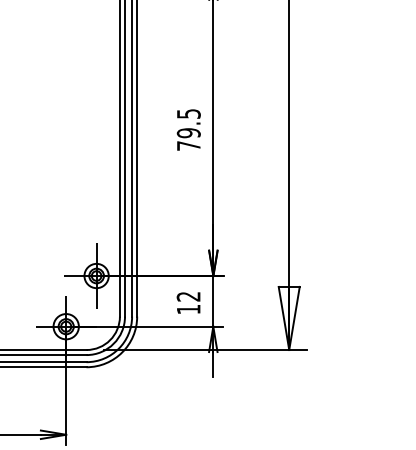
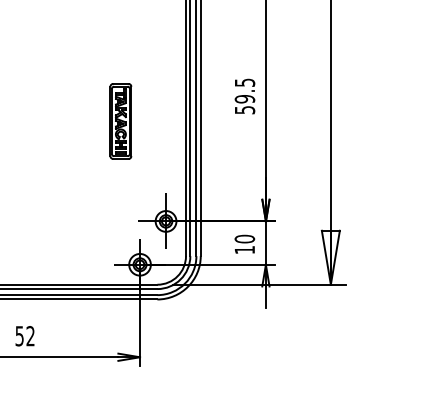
text: (189, 146) -> (245, 110), 79.5 -> 59.5
part: (43, 159) -> (120, 121), added
text: (188, 295) -> (244, 238), 12 -> 10

